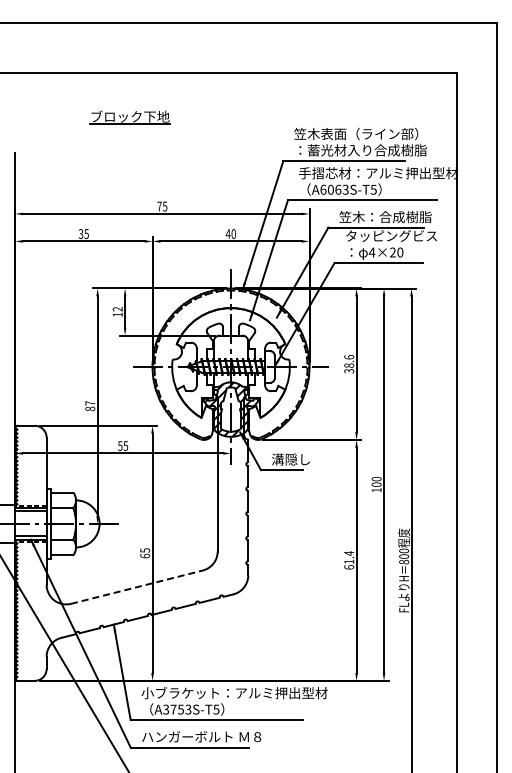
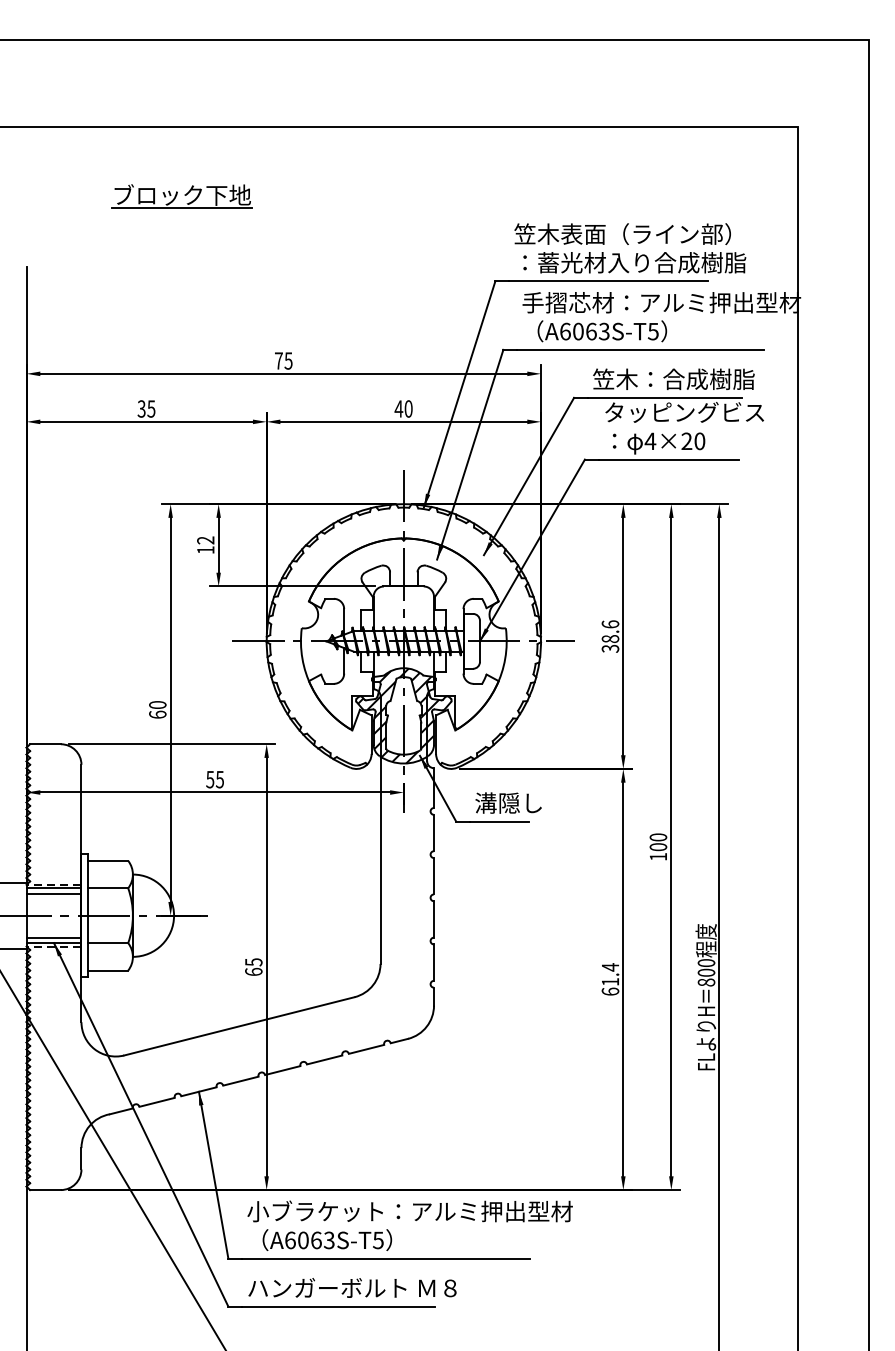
part: (129, 117) -> (180, 196), moved
text: (90, 406) -> (158, 710), 87 -> 60
line: (136, 587) -> (238, 1026), dashed -> solid
text: (173, 709) -> (303, 1240), A3753S-T5 -> A6063S-T5

